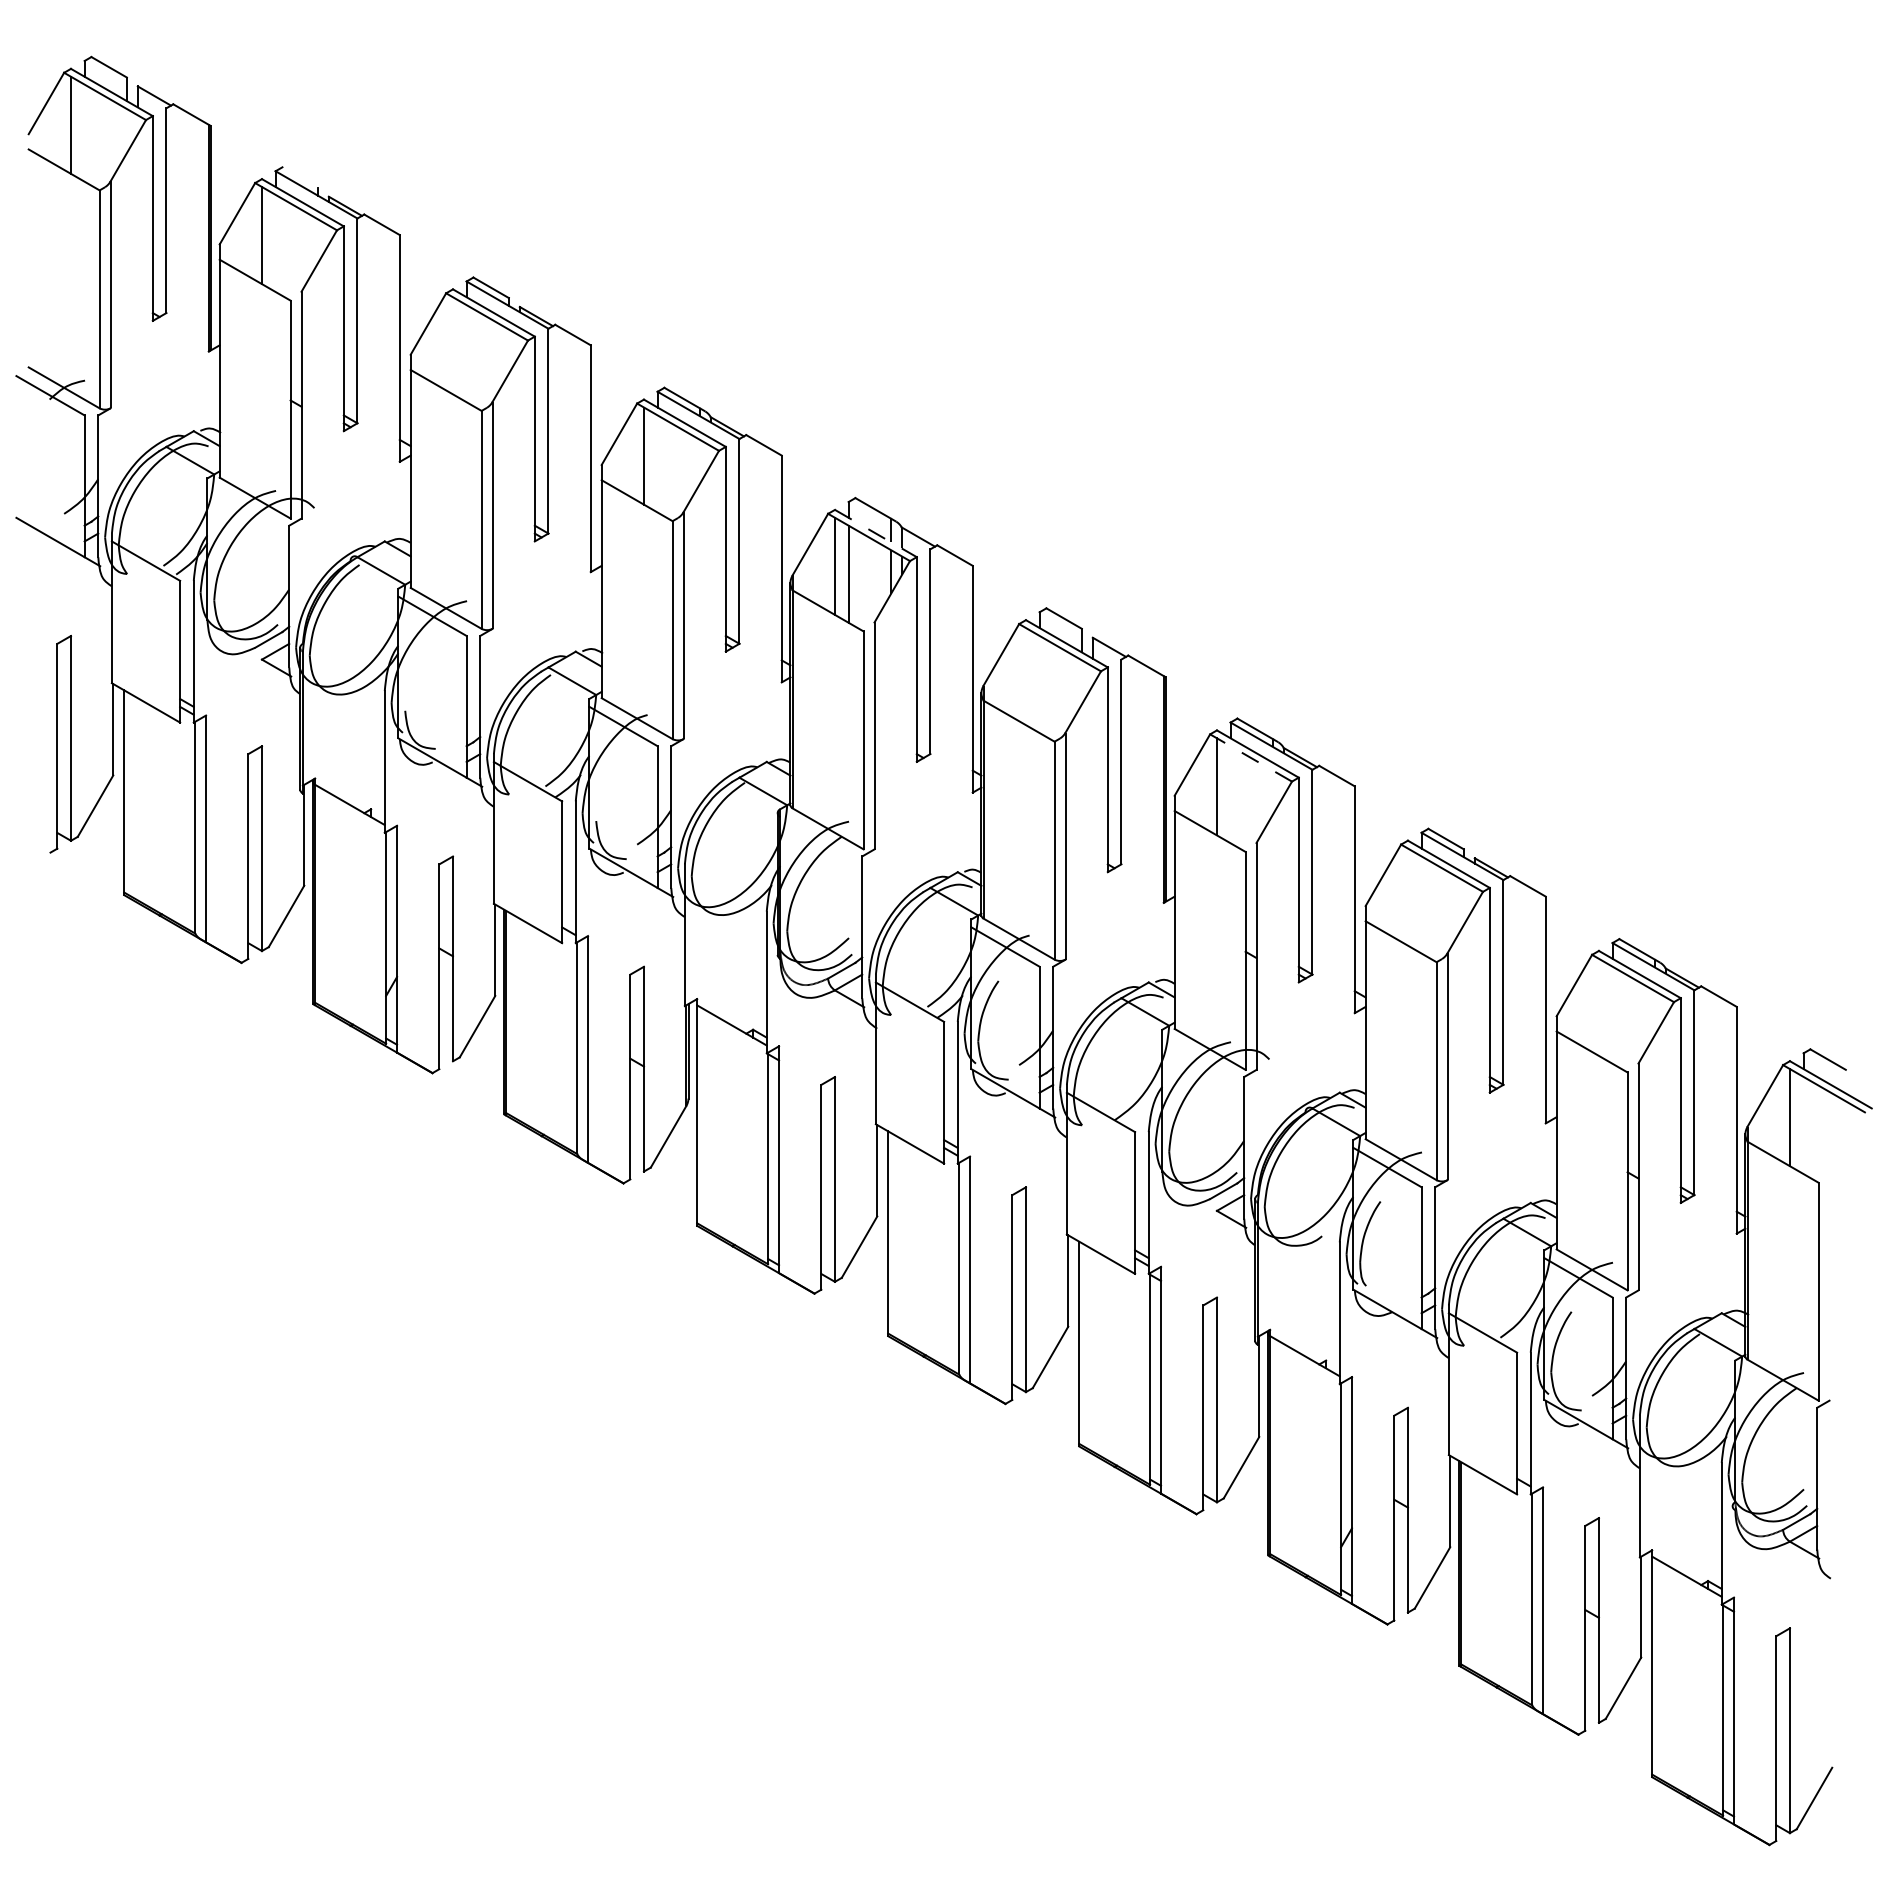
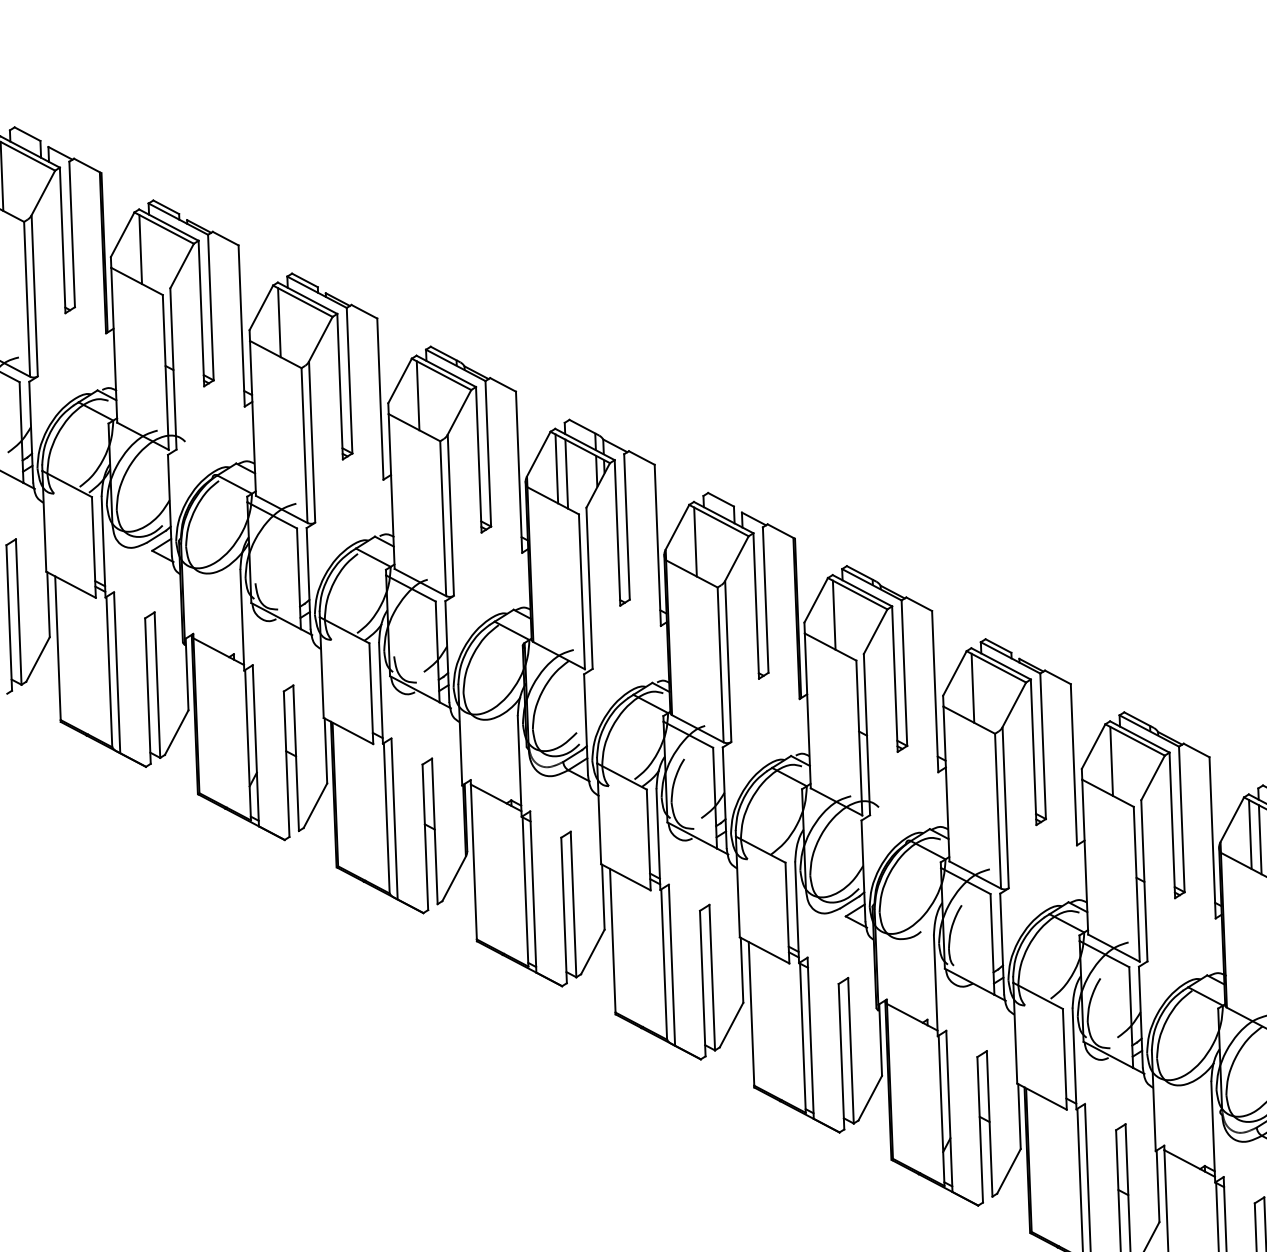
line: (299, 177) -> (165, 207), added
line: (452, 345) -> (279, 322), added
line: (876, 533) -> (585, 444), dashed -> solid
line: (1025, 676) -> (695, 541), added
line: (1250, 757) -> (857, 593), dashed -> solid
line: (1407, 896) -> (972, 687), added
line: (1598, 1006) -> (1111, 760), added
line: (1803, 1125) -> (1260, 839), added

